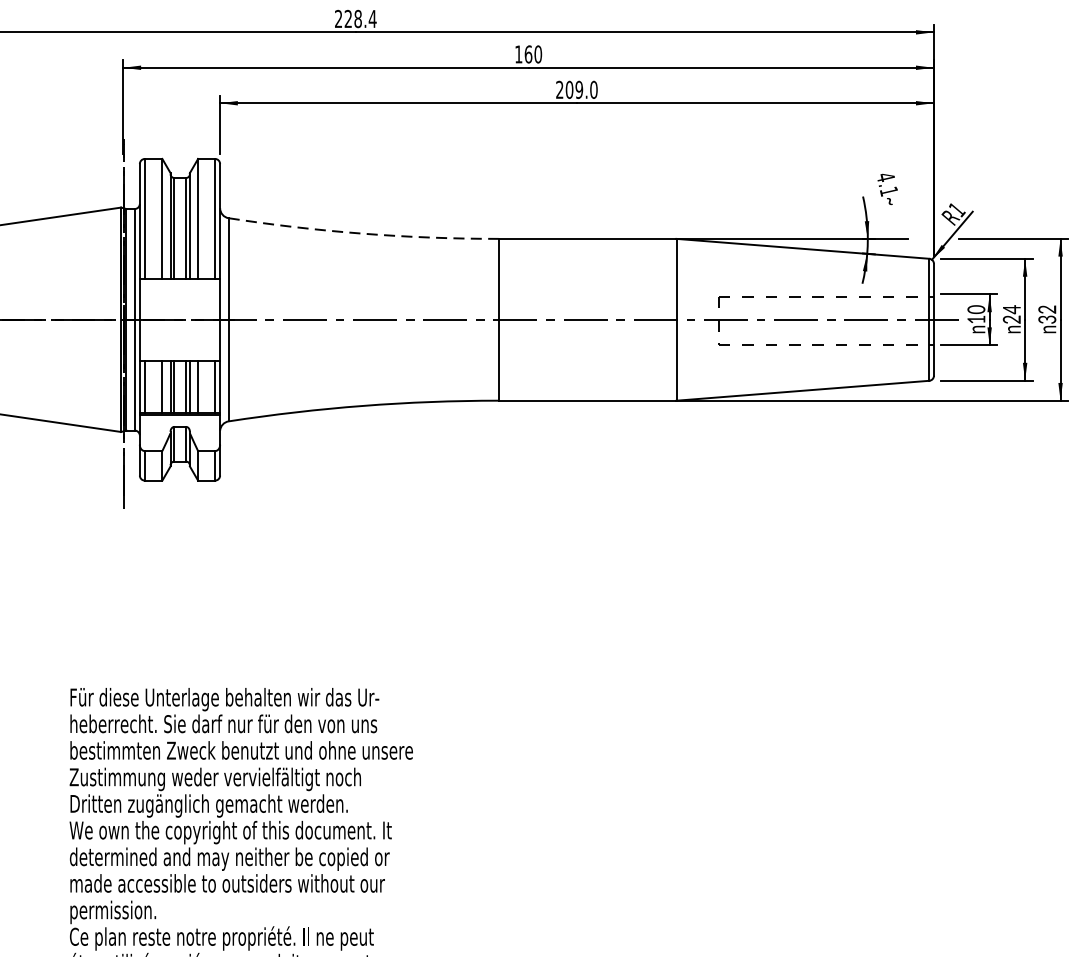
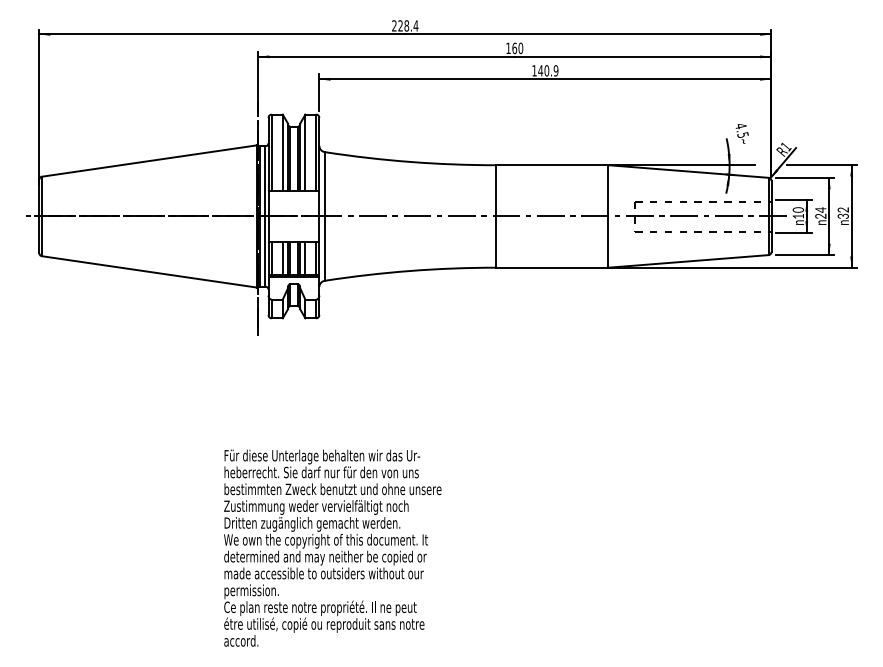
text: (577, 89) -> (545, 70), 209.0 -> 140.9
text: (888, 191) -> (742, 135), 4.1 -> 4.5
arc: (364, 233) -> (410, 161), dashed -> solid

